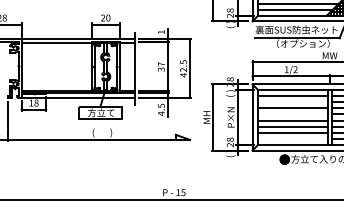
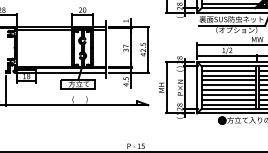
line: (292, 101) -> (228, 75), added
line: (292, 114) -> (228, 85), added
line: (292, 139) -> (228, 104), added

